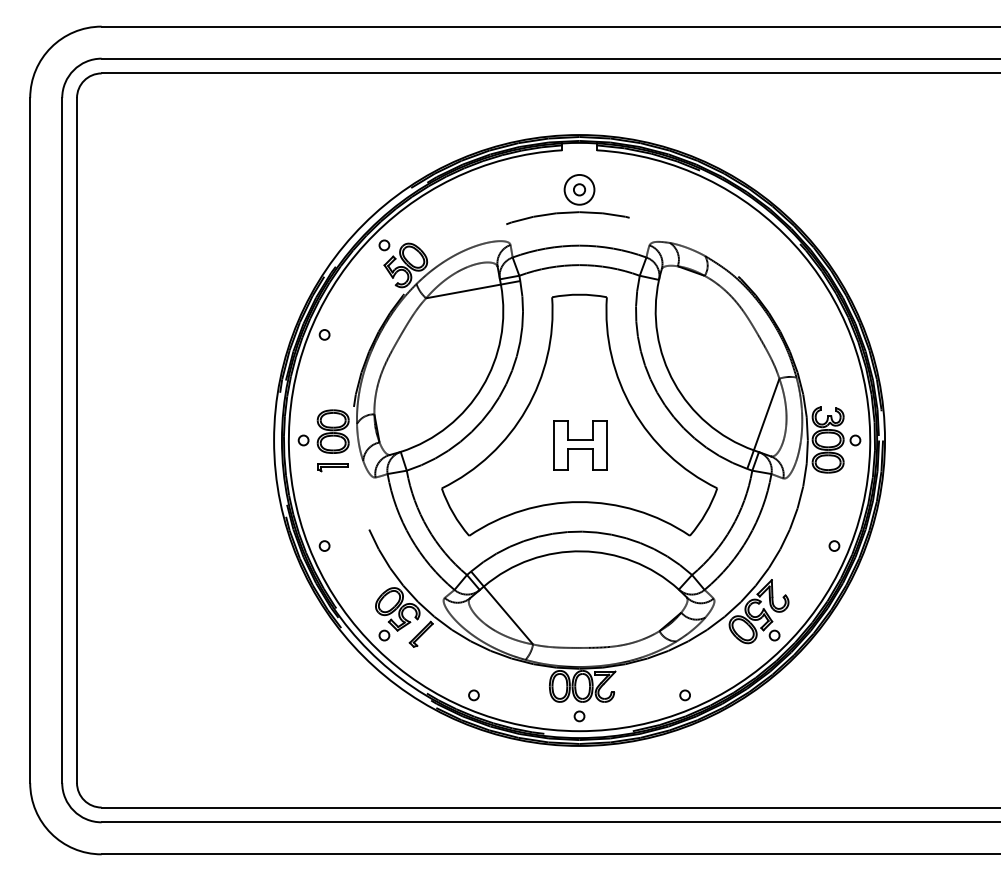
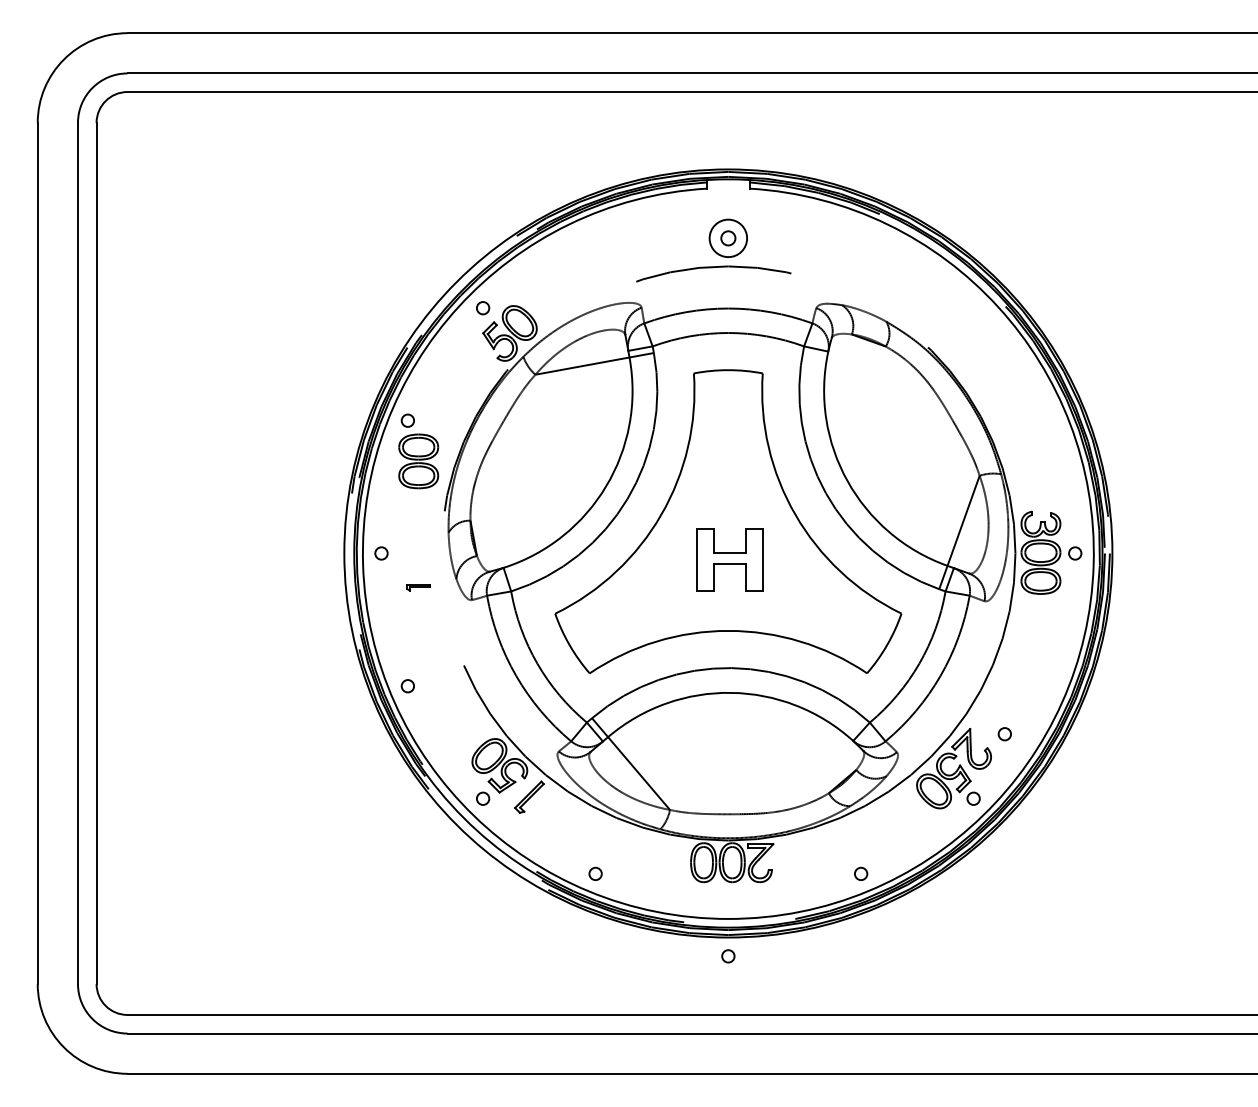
part: (333, 431) -> (418, 461), moved
part: (333, 467) -> (418, 587), size x0.6
circle: (834, 546) -> (1004, 734), moved
circle: (579, 716) -> (728, 956), moved

